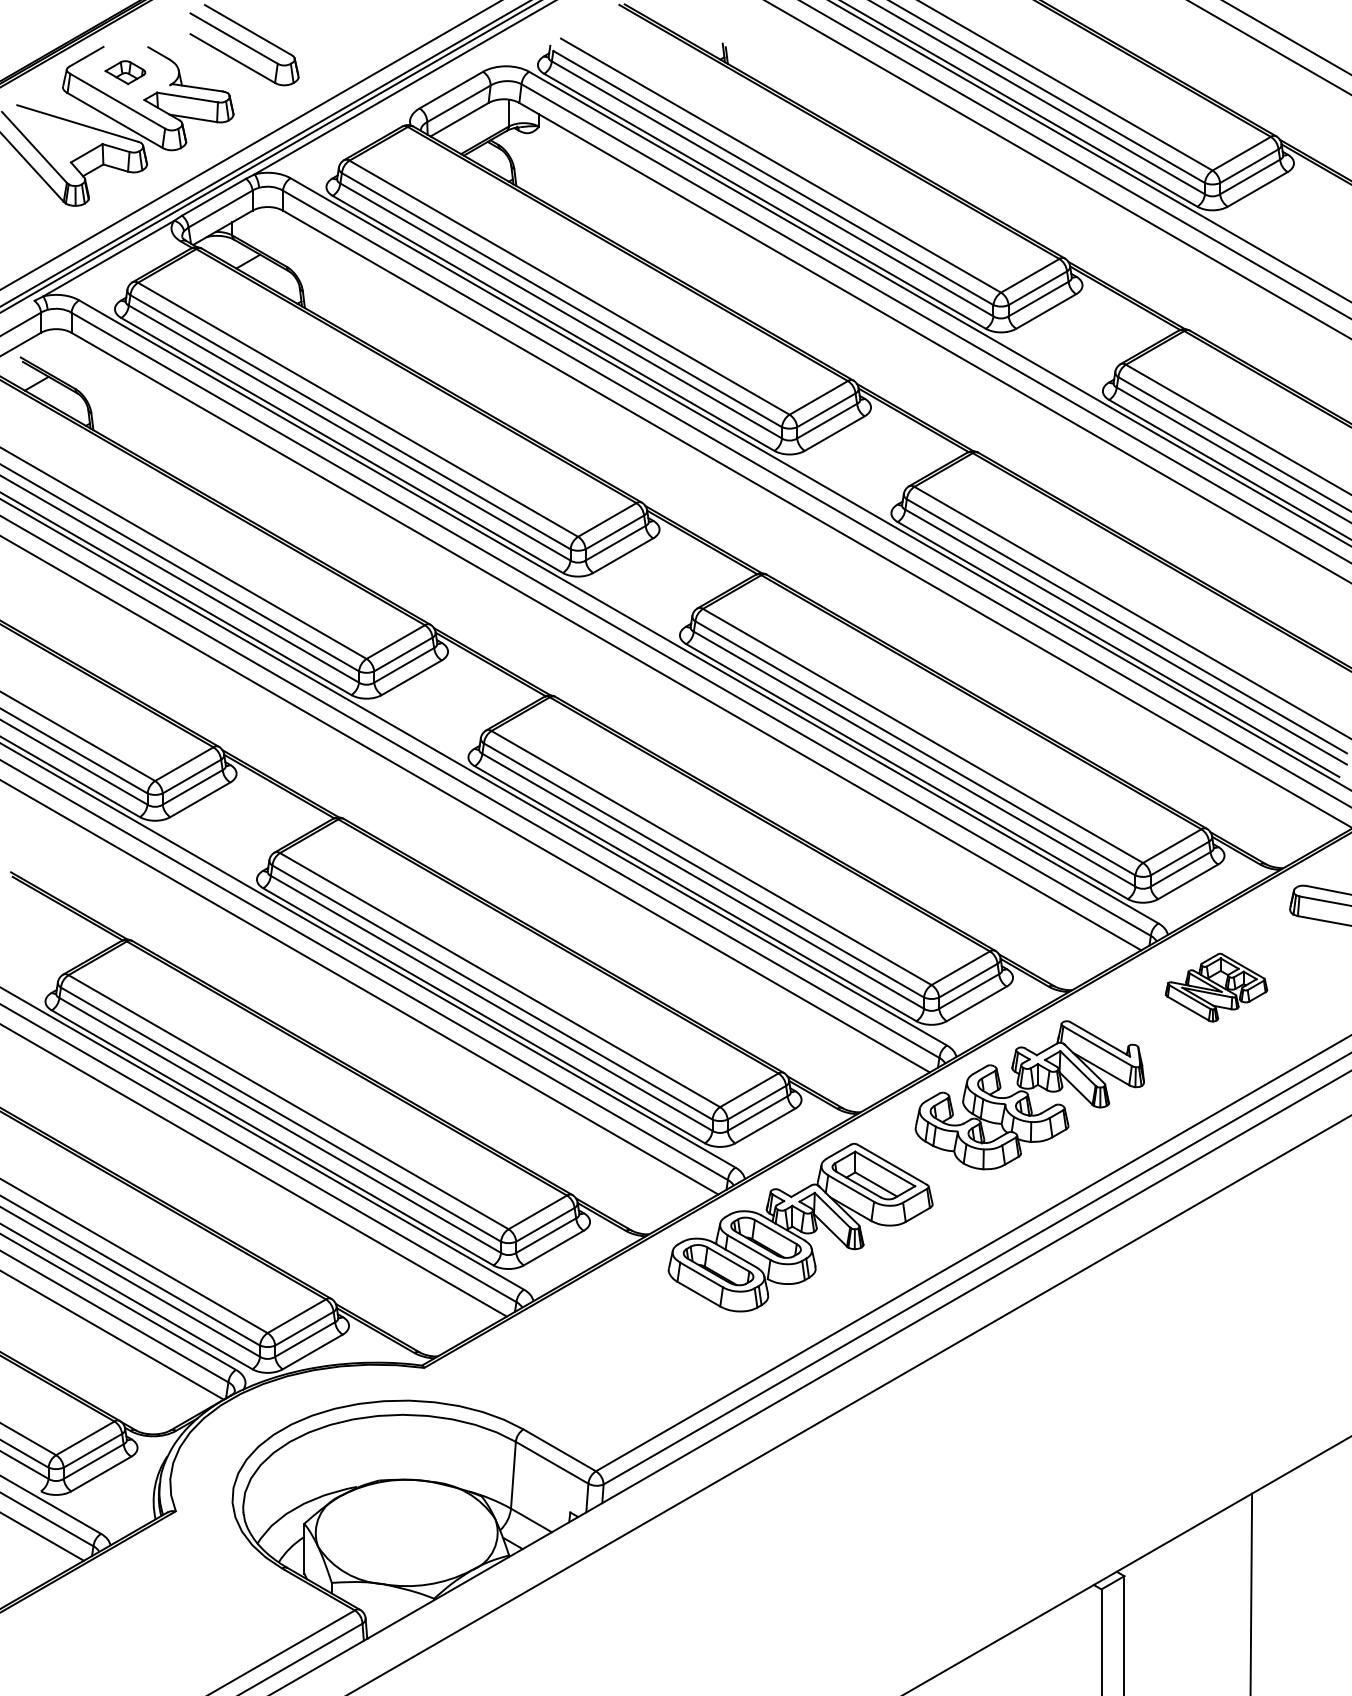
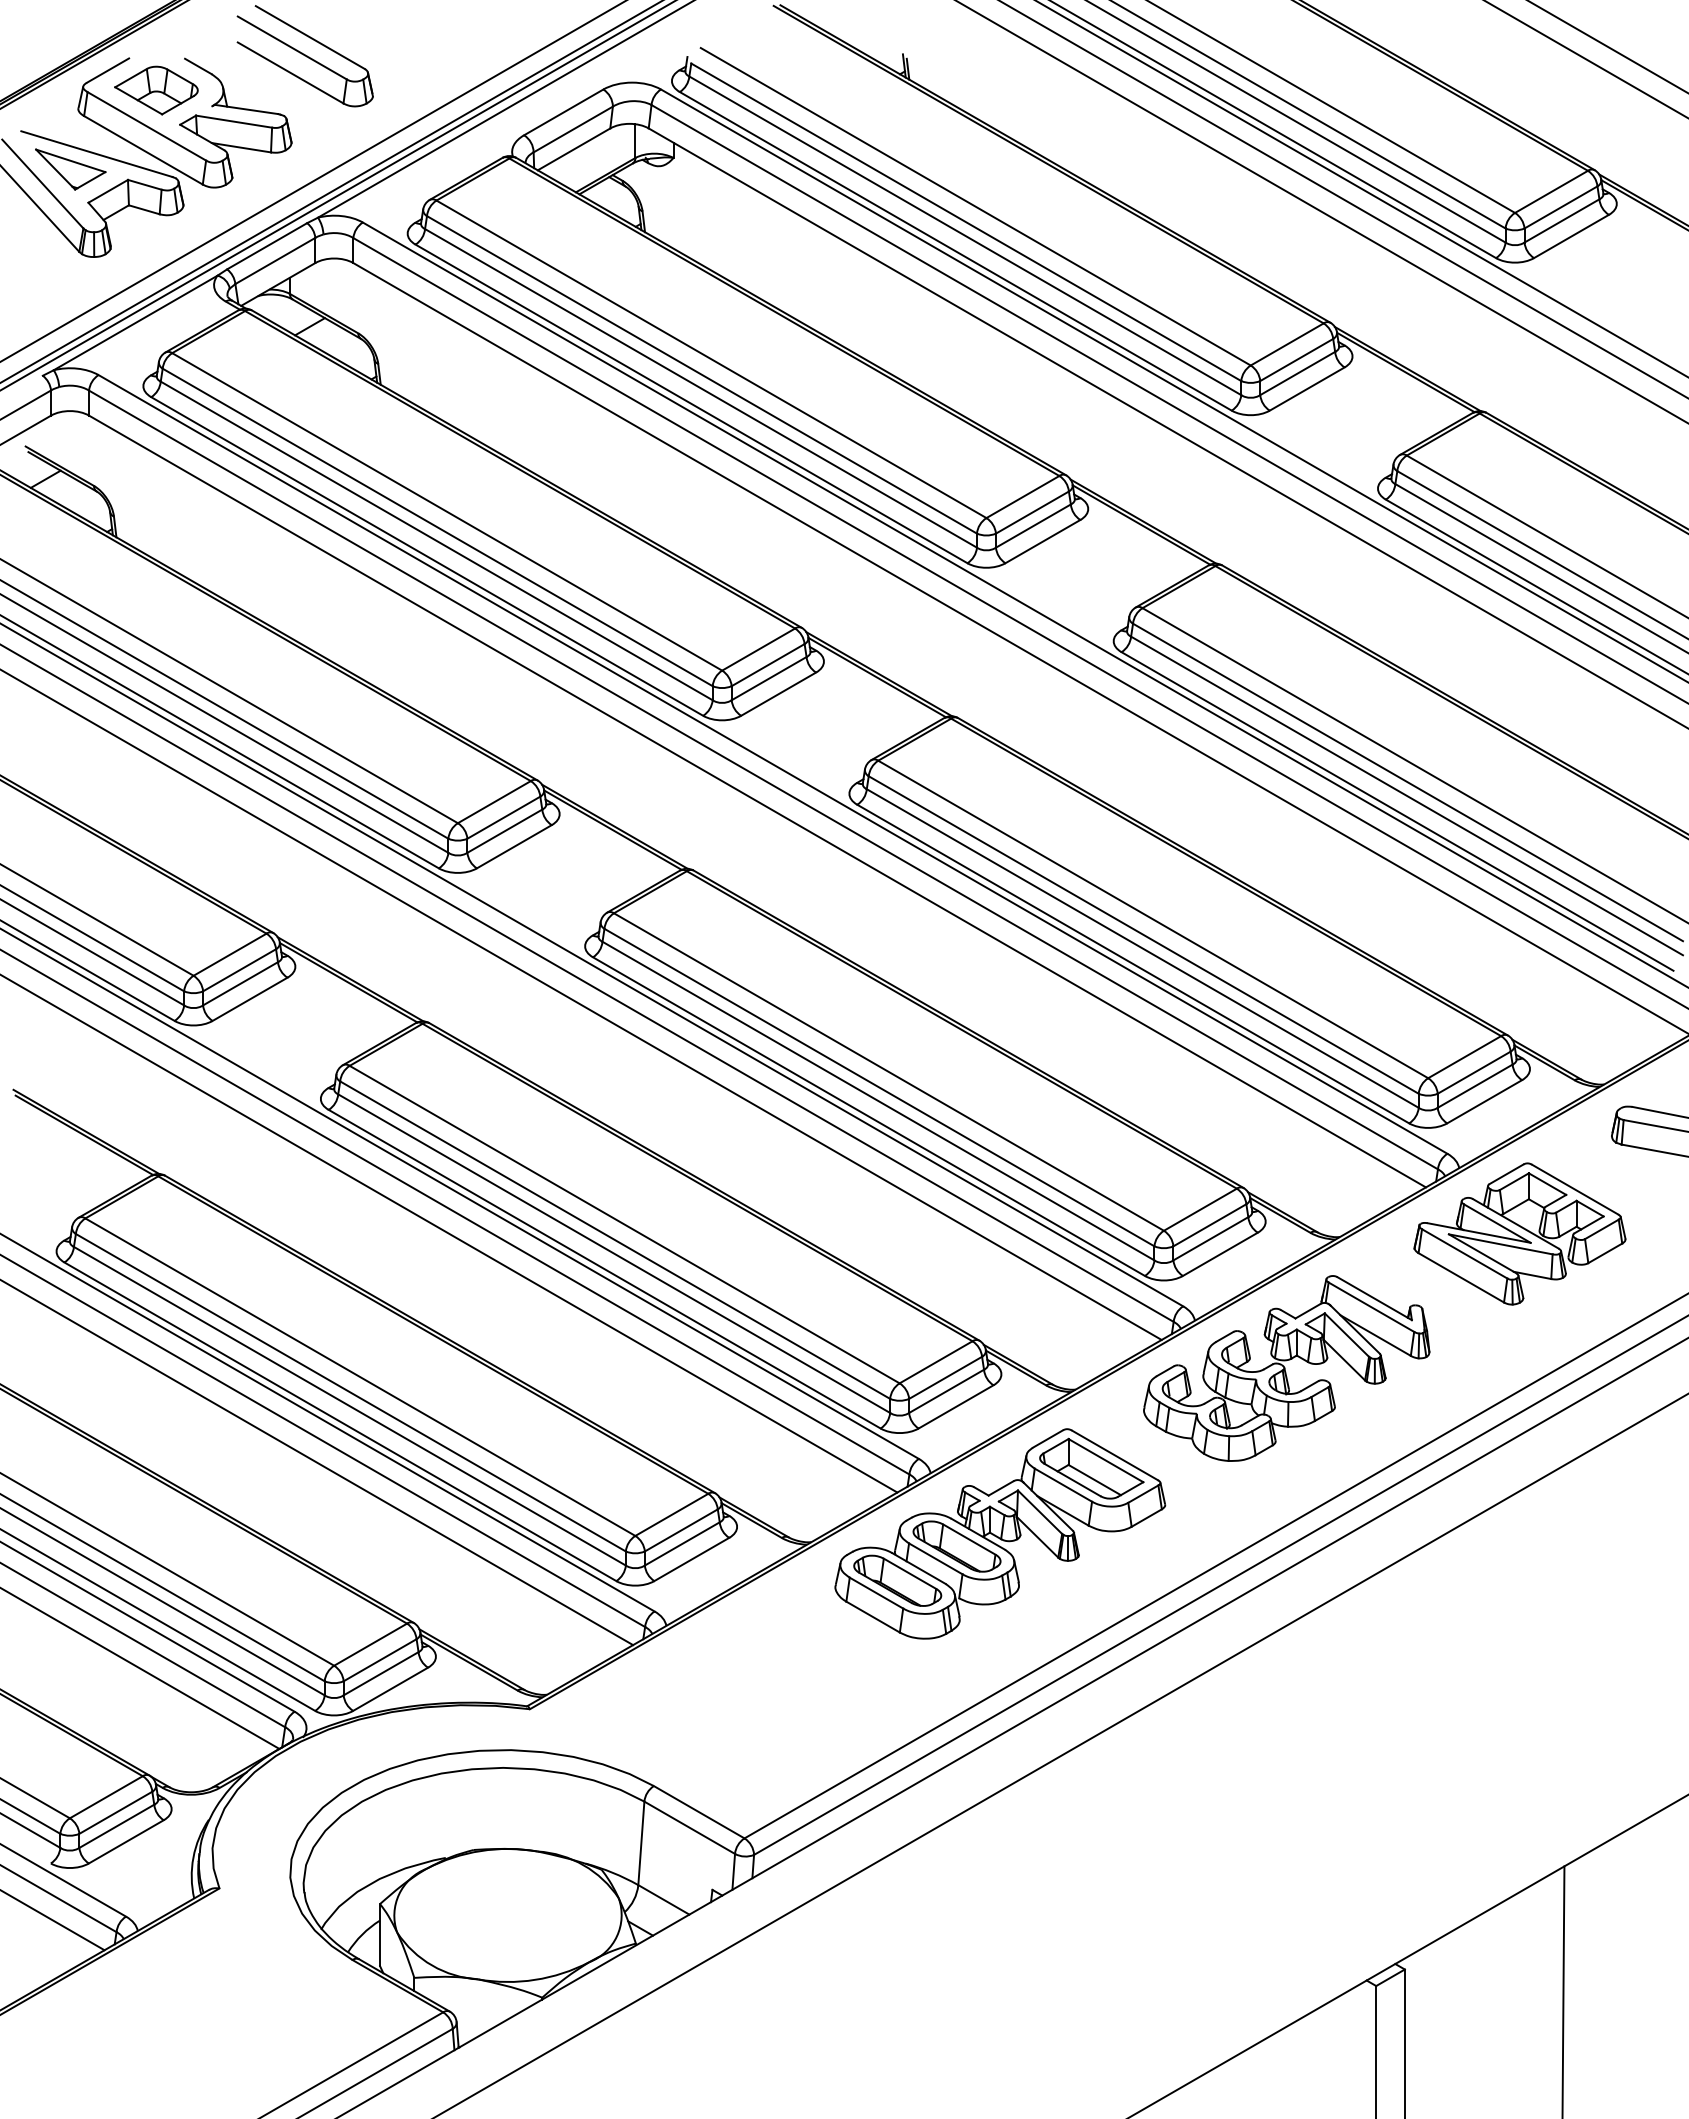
part: (125, 72) -> (156, 90), size x1.67
part: (56, 135) -> (70, 169), added
part: (1216, 987) -> (1519, 1233), size x1.67

